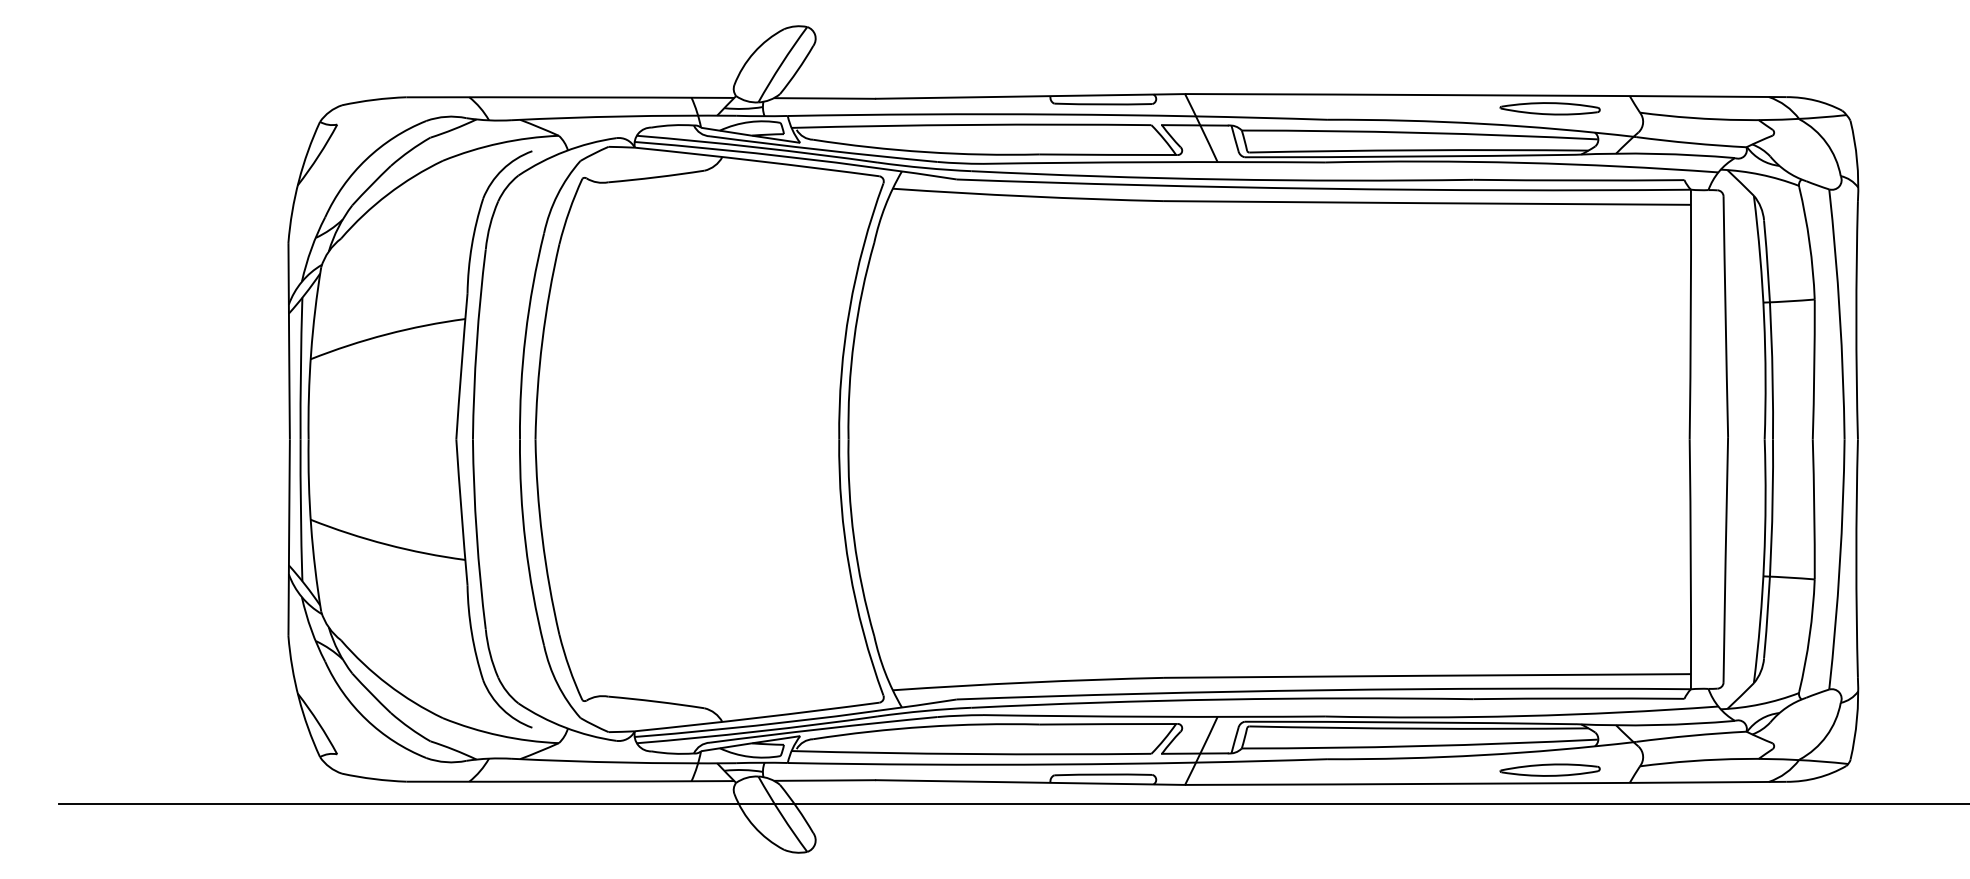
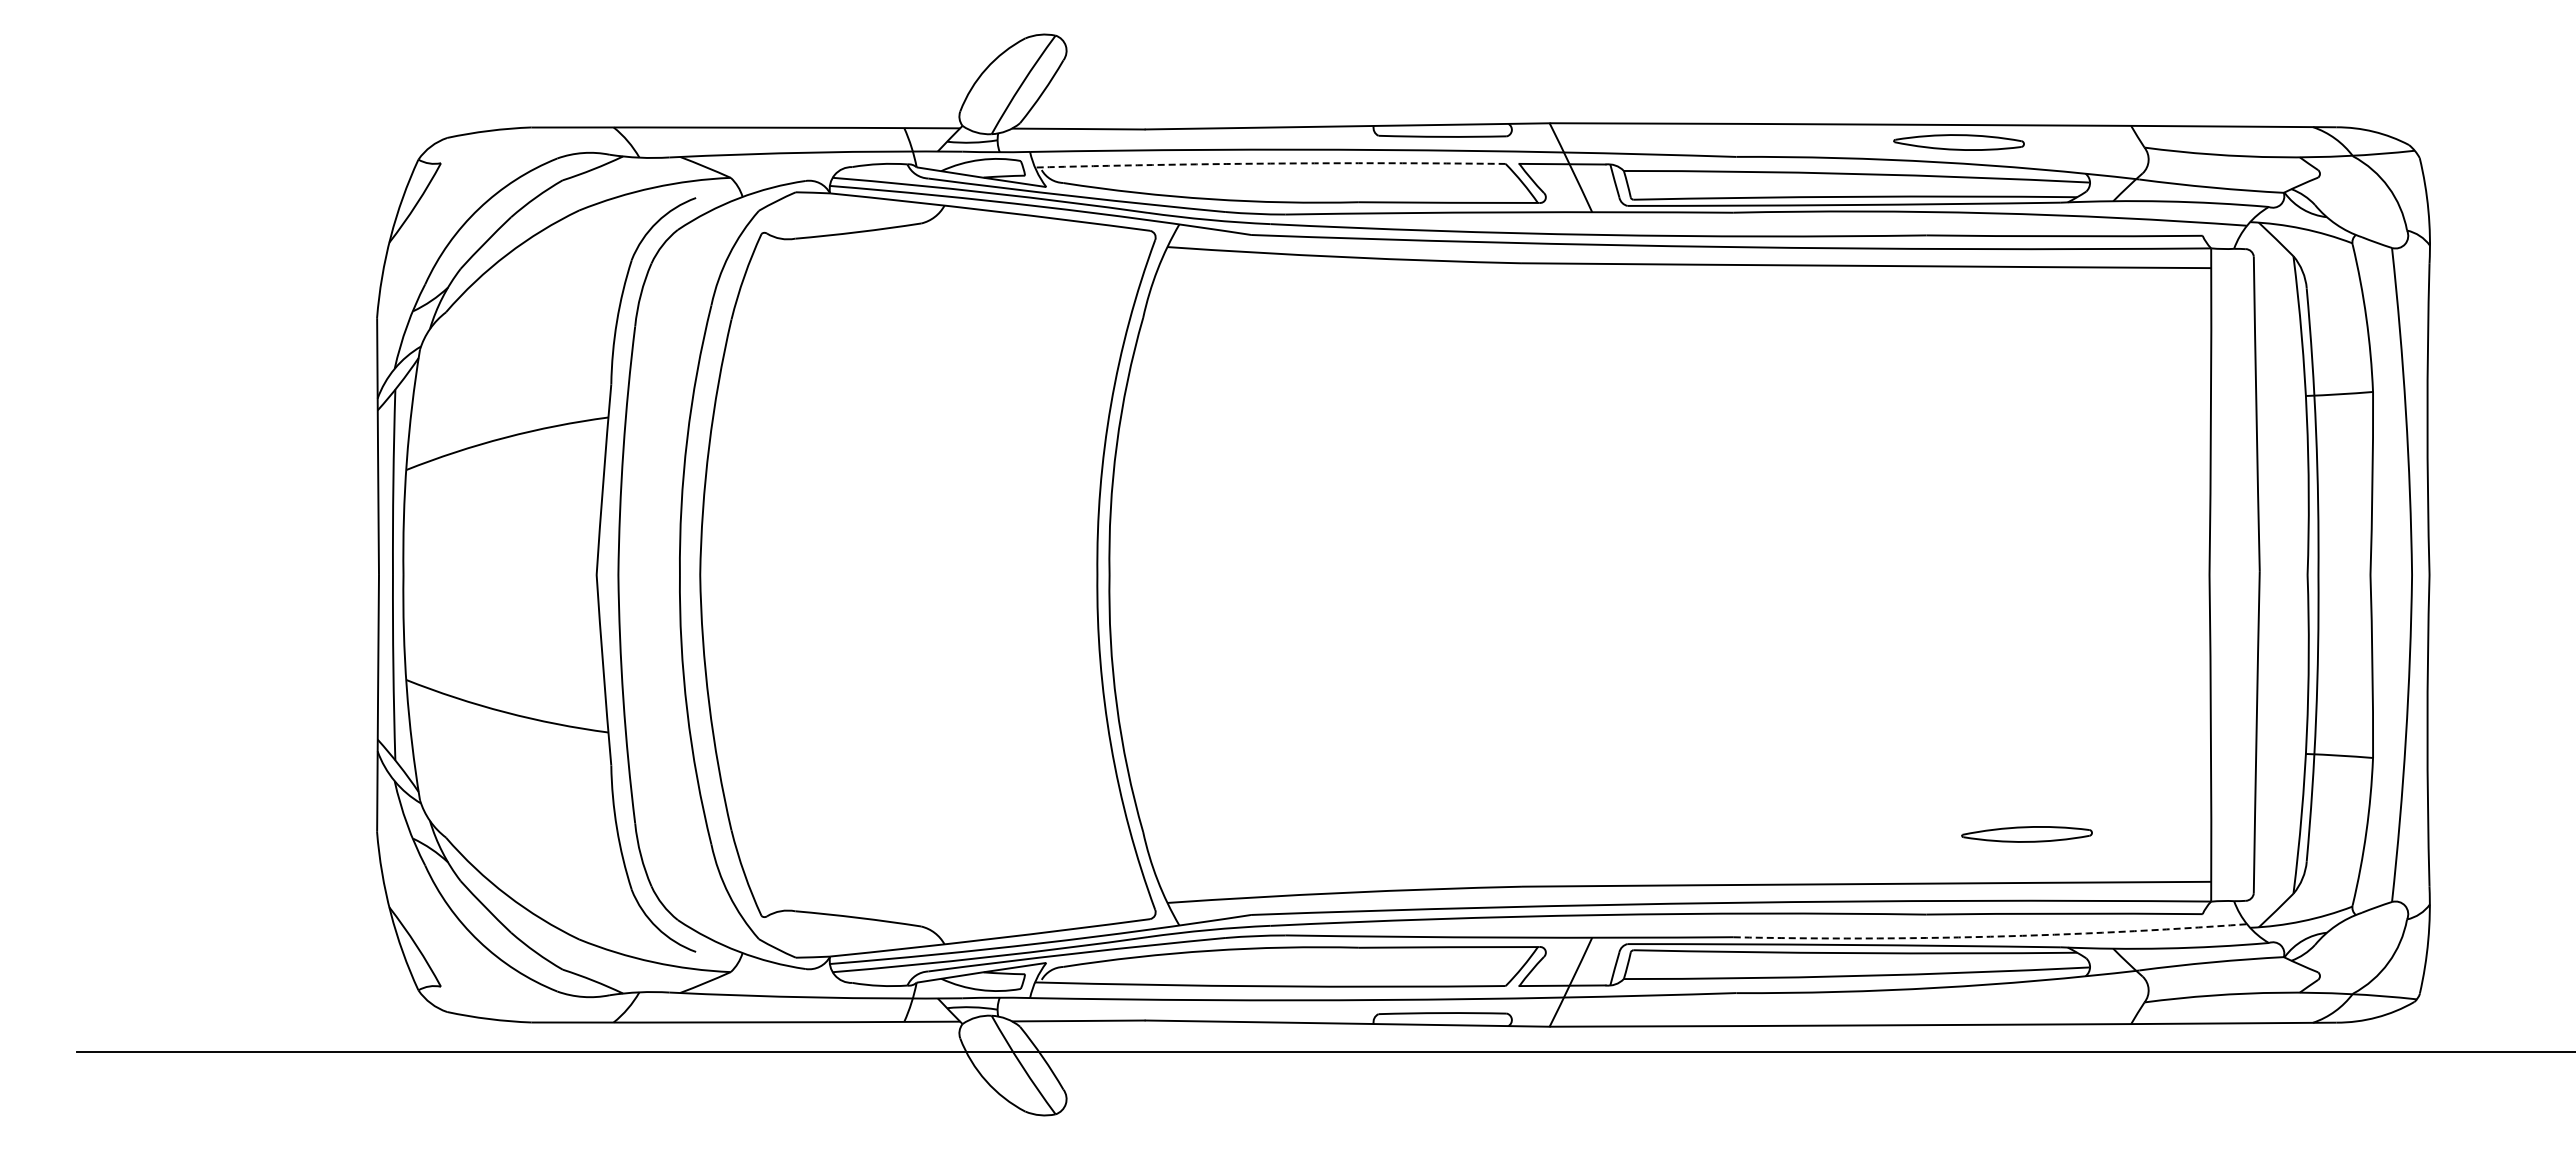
part: (1549, 108) -> (1958, 142), moved
arc: (971, 124) -> (1270, 163), solid -> dashed
arc: (1522, 715) -> (1990, 936), solid -> dashed
part: (1549, 770) -> (2026, 834), moved

